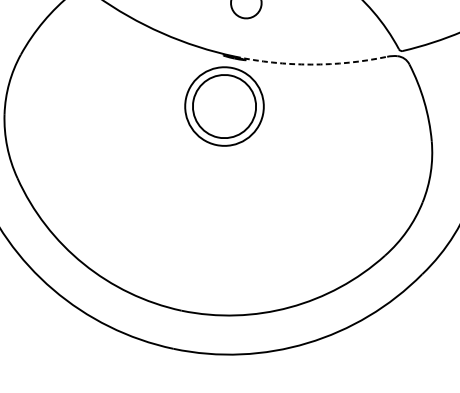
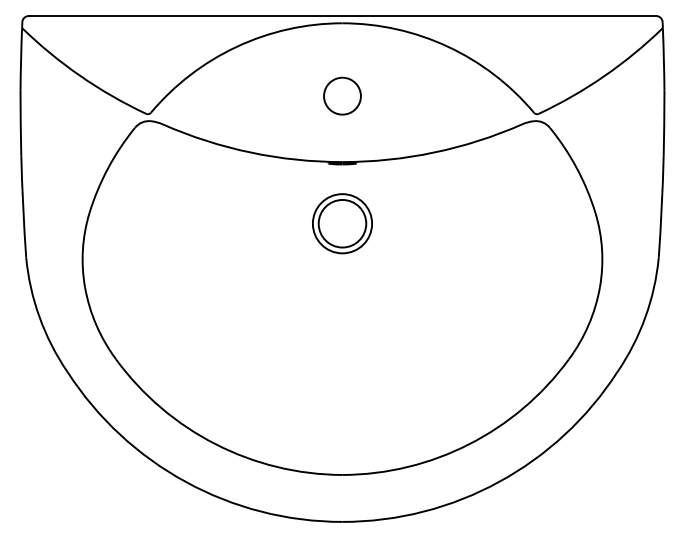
arc: (311, 64) -> (434, 152), dashed -> solid
part: (224, 106) -> (342, 223), size x0.62

